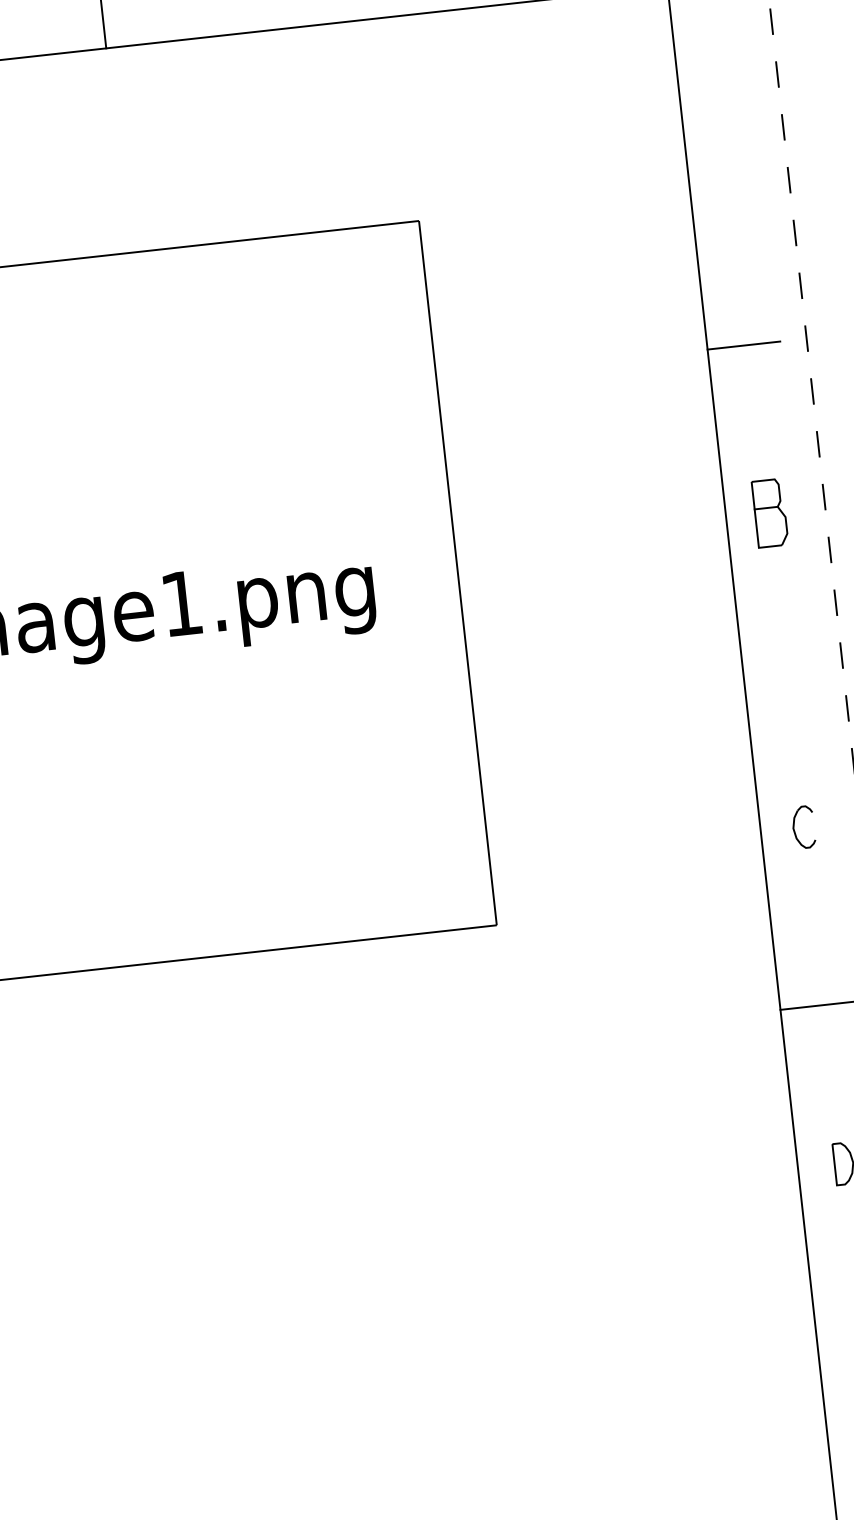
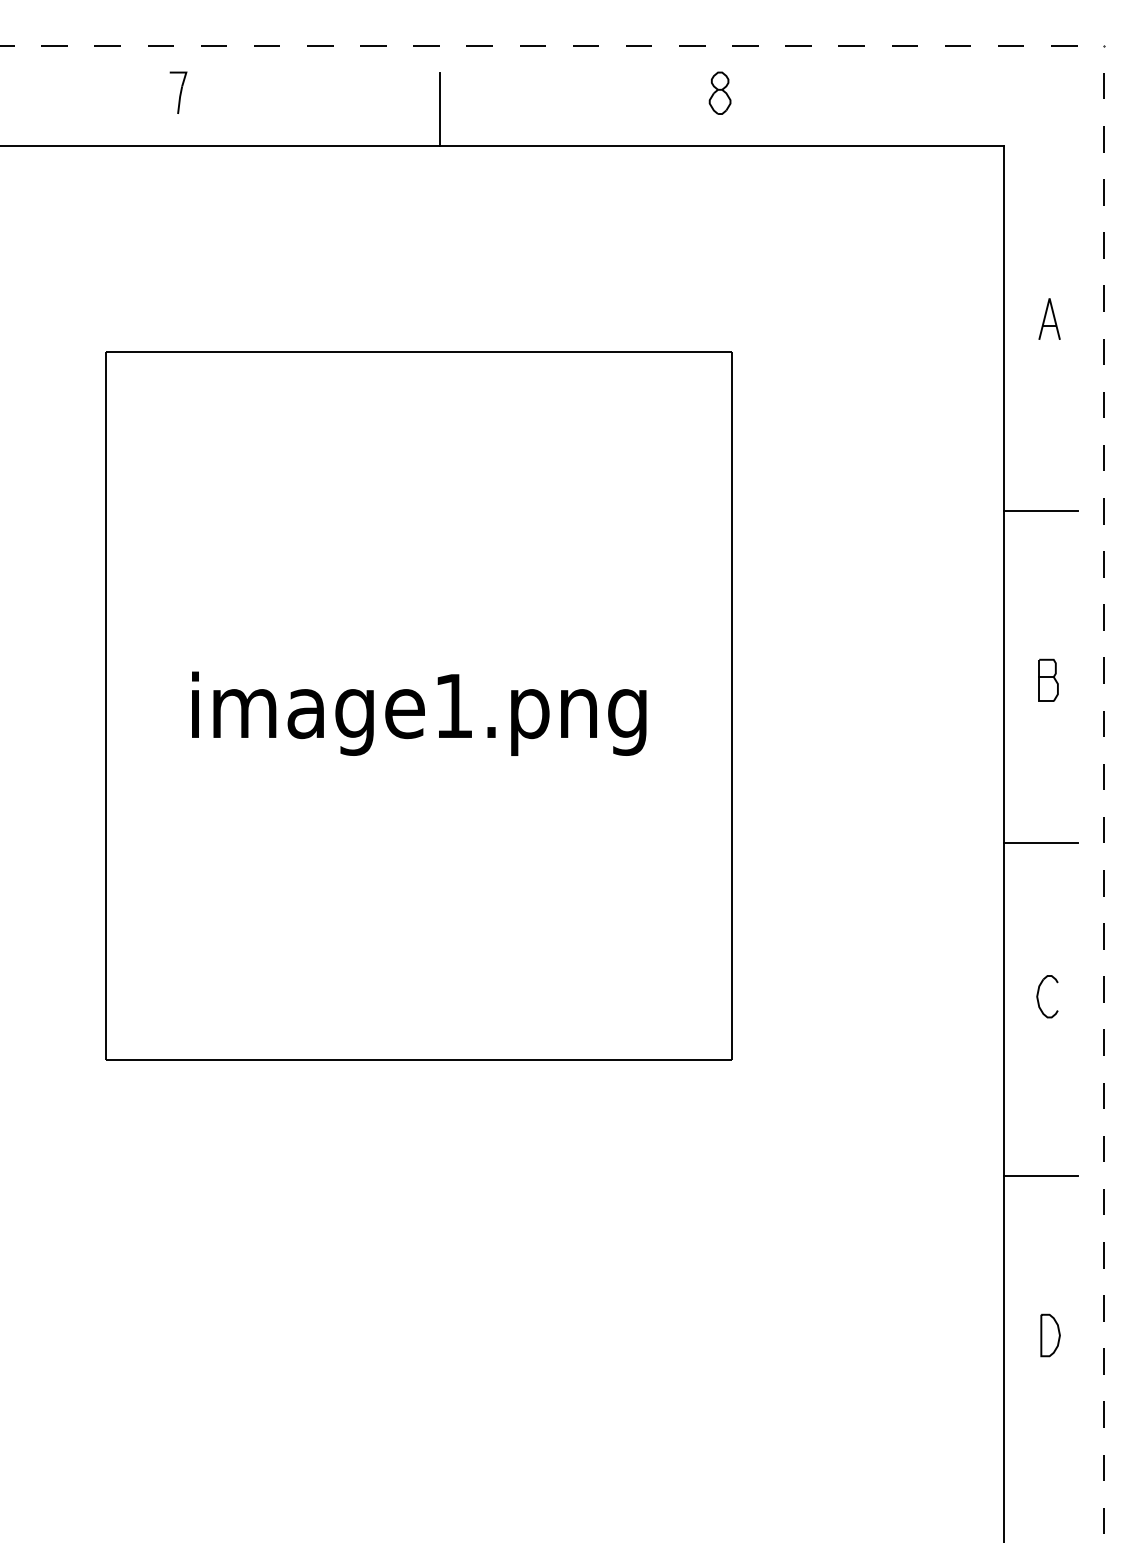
part: (731, 153) -> (1049, 318), added
part: (769, 511) -> (1048, 679), size x0.62
line: (779, 675) -> (1040, 843), added

